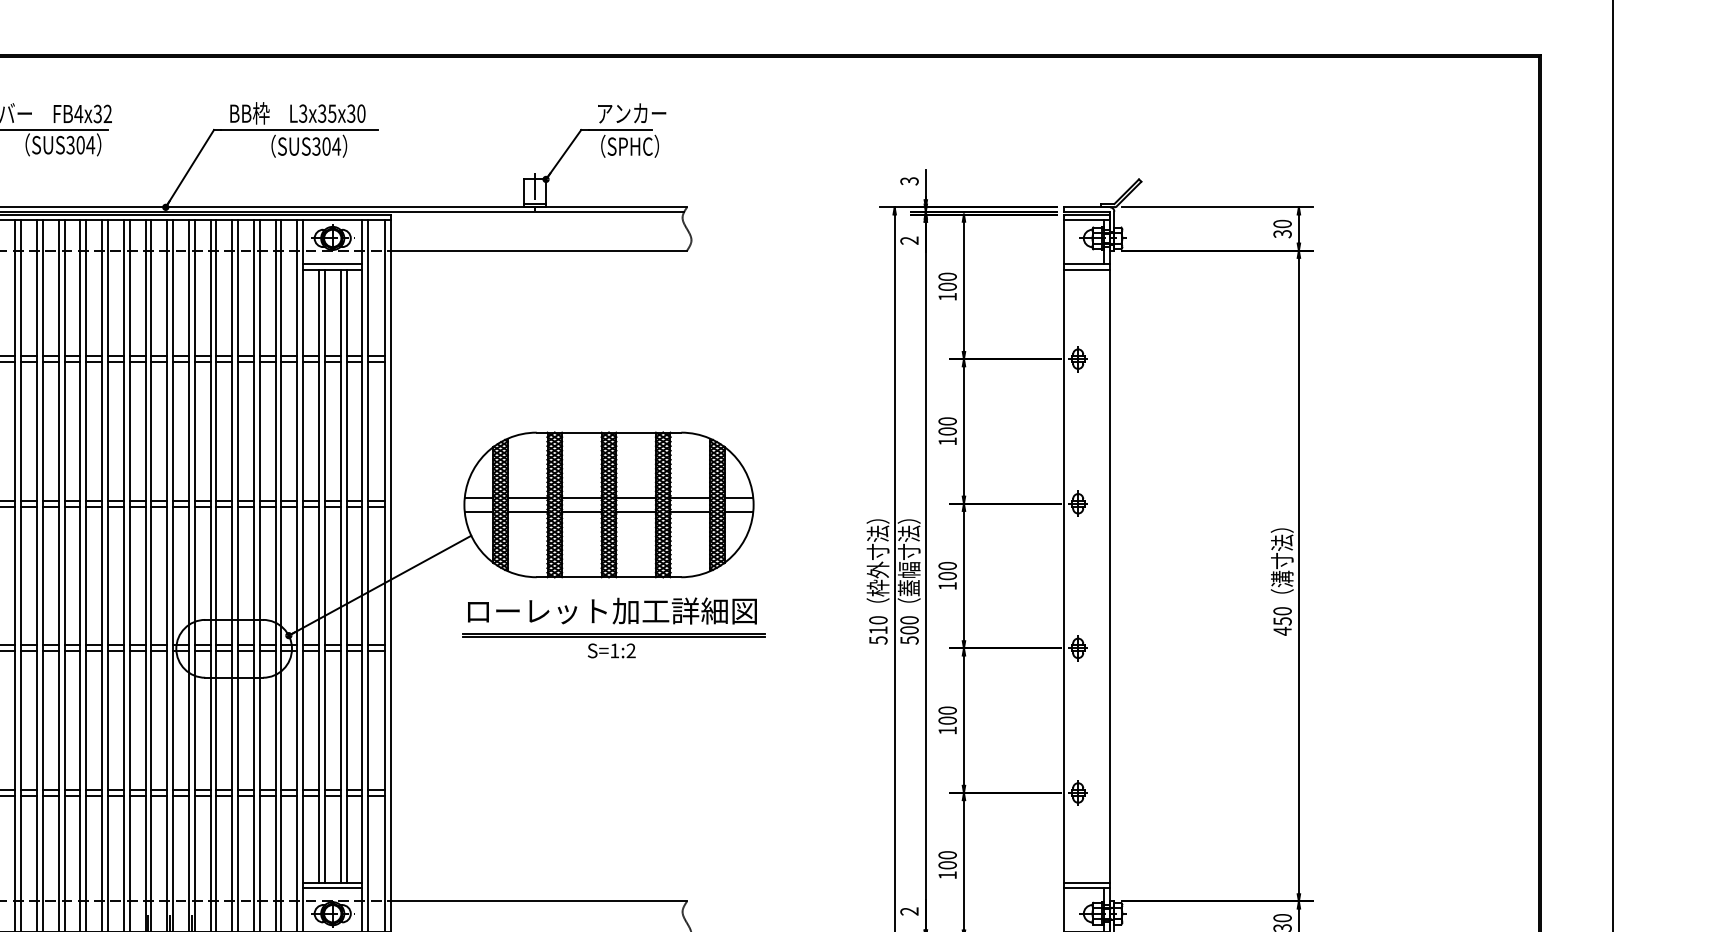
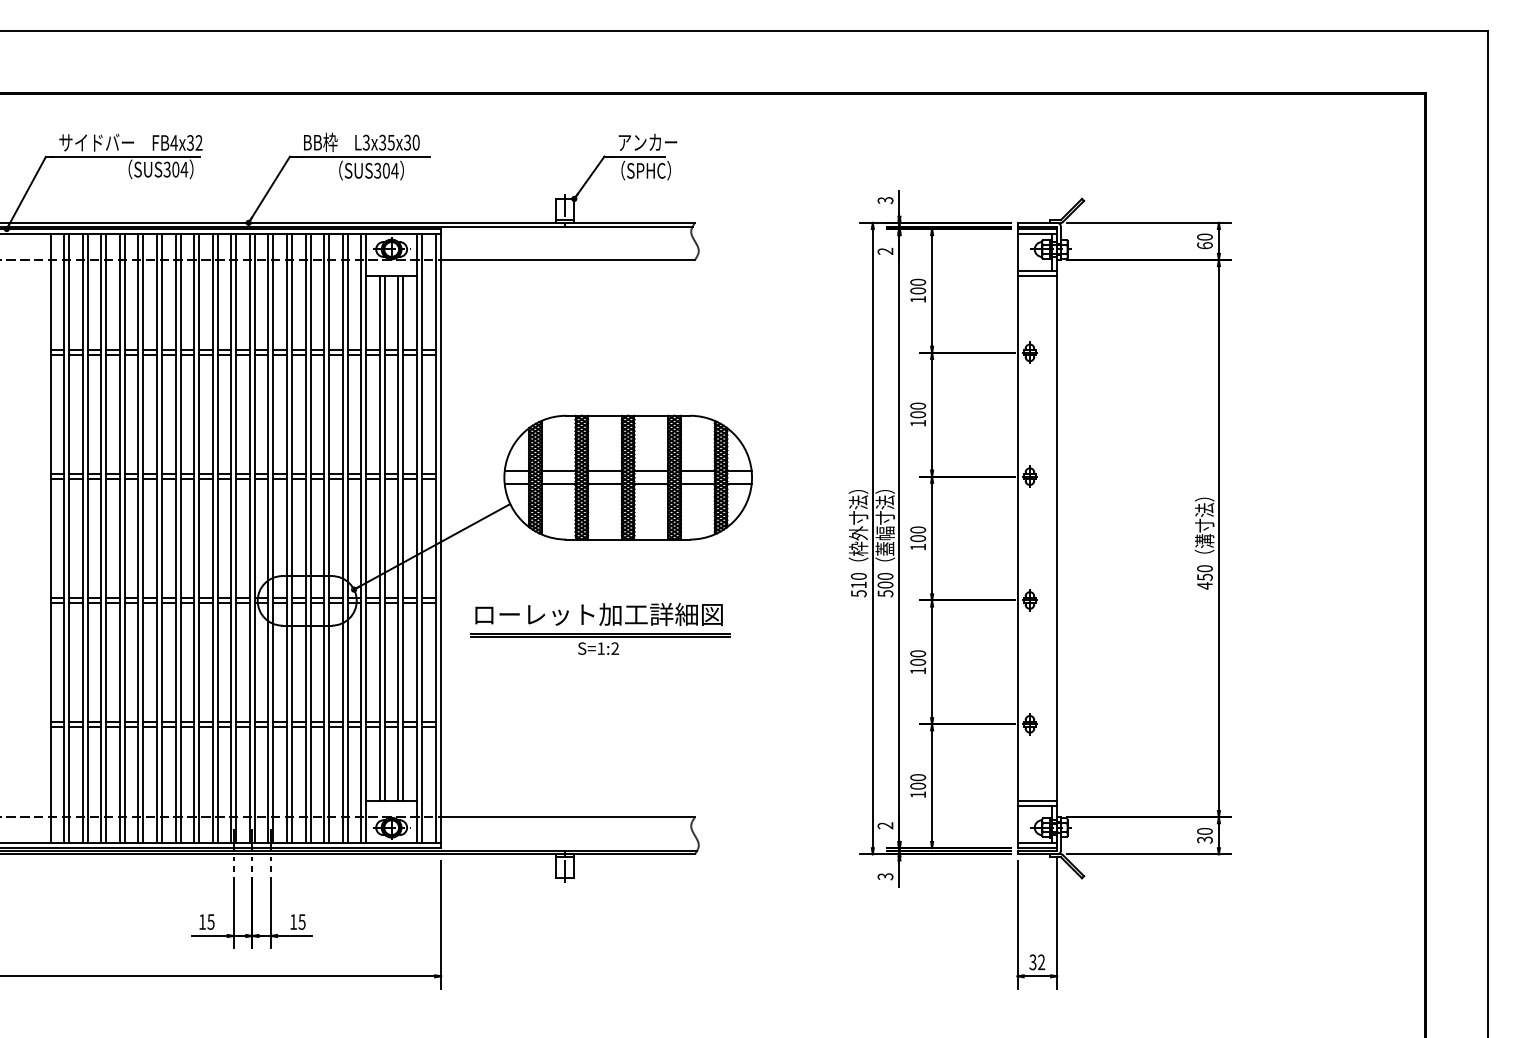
text: (1282, 233) -> (1204, 245), 30 -> 60
line: (332, 264) -> (391, 271), removed
part: (614, 627) -> (600, 628), moved
line: (332, 888) -> (391, 806), removed

